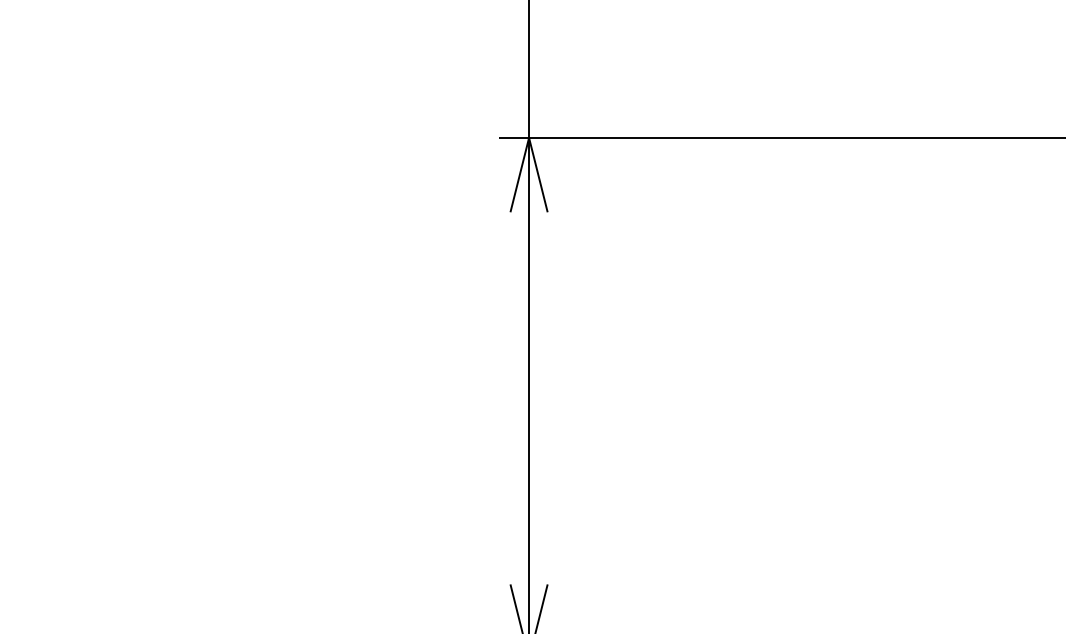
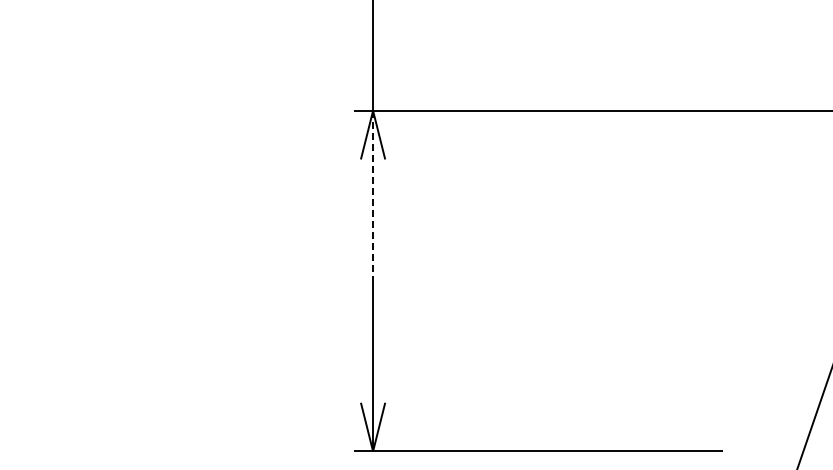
line: (529, 268) -> (373, 196), solid -> dashed

